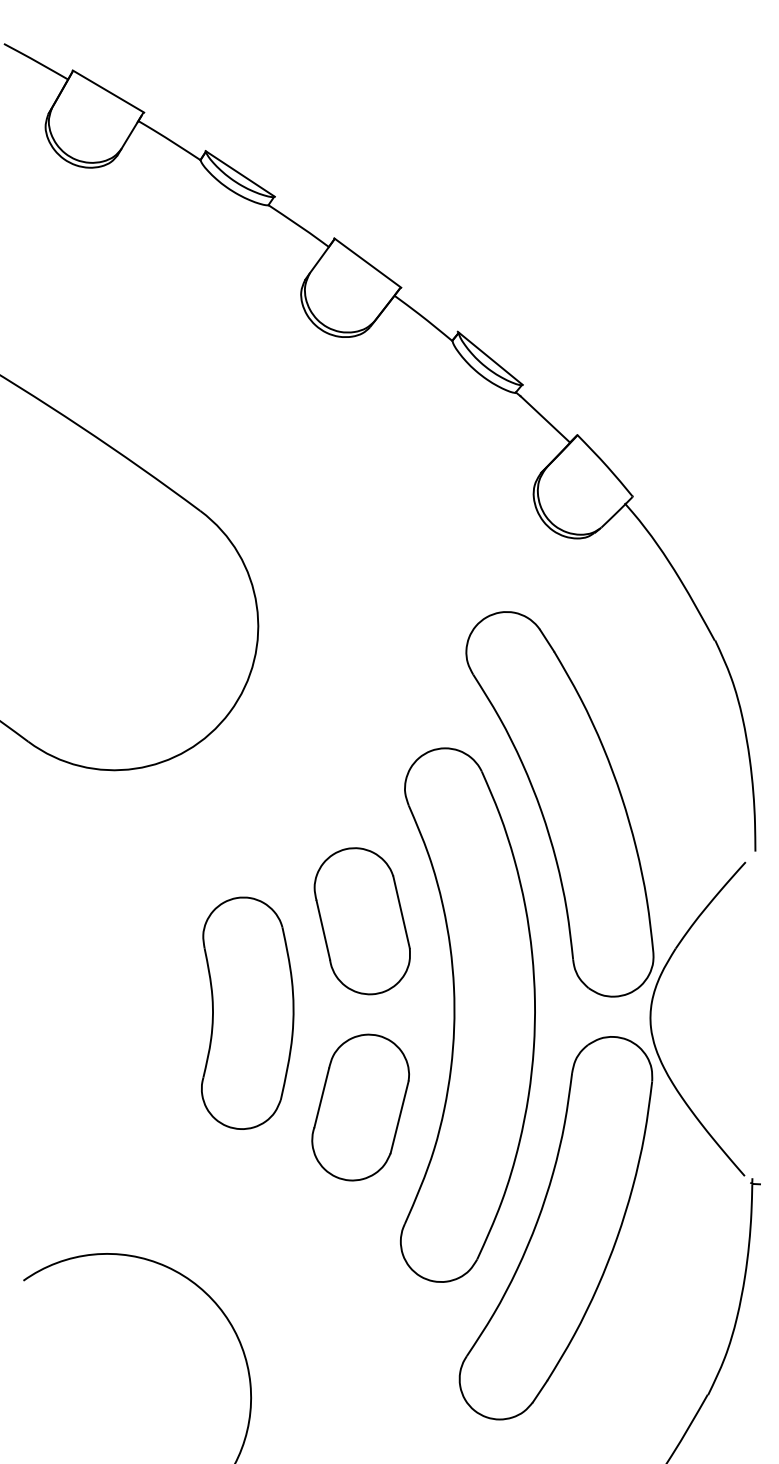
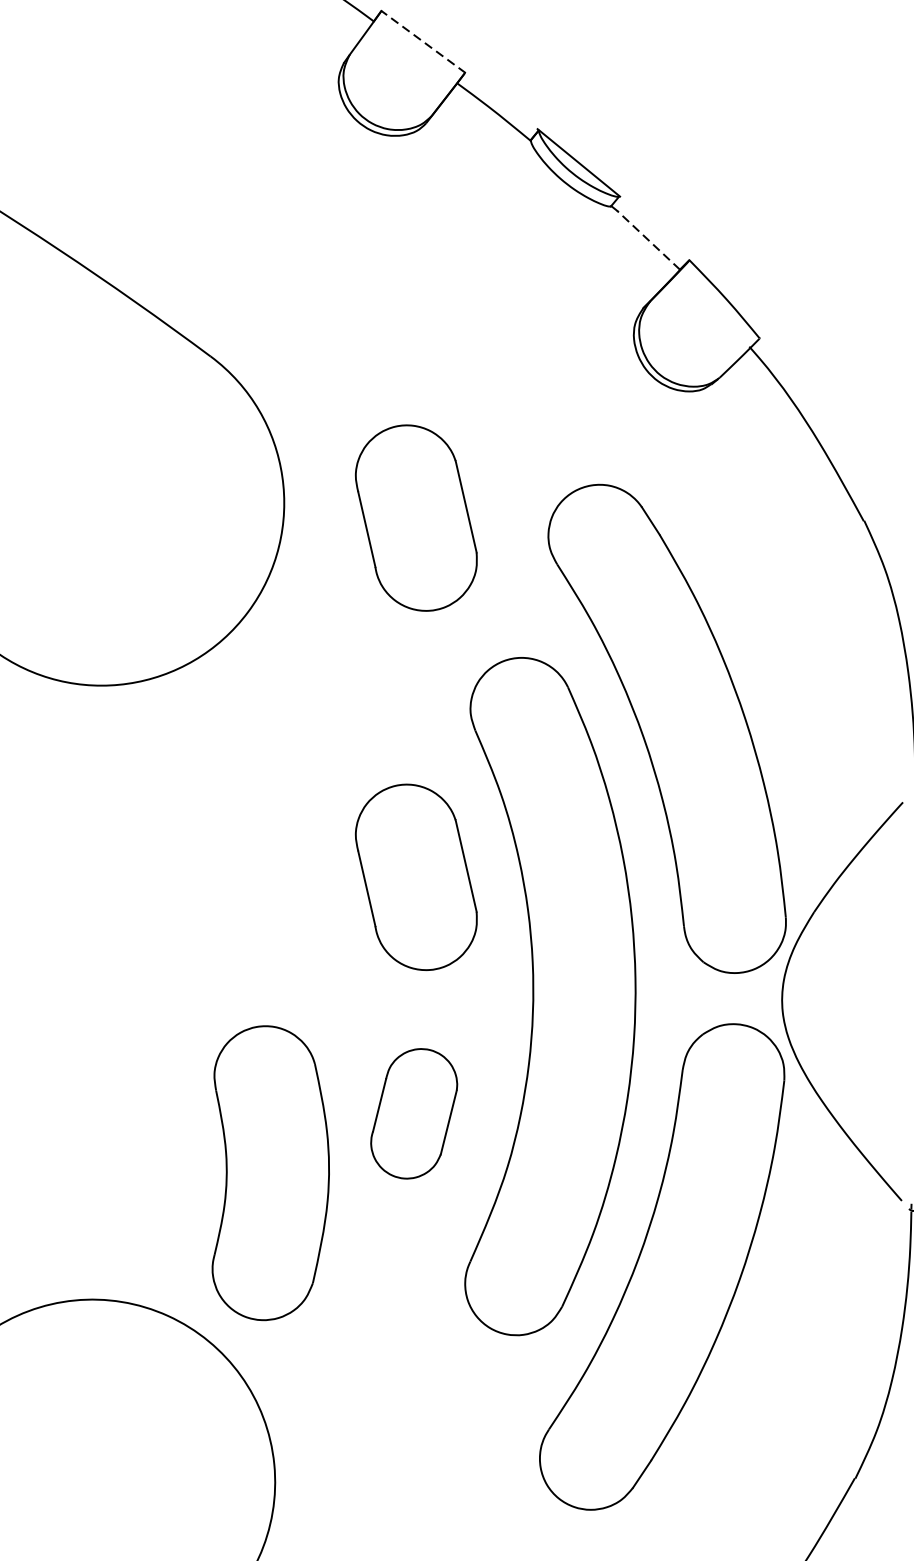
line: (367, 263) -> (422, 42), solid -> dashed
line: (545, 419) -> (648, 240), solid -> dashed
part: (361, 638) -> (415, 518), added
part: (247, 1012) -> (270, 1172), moved
part: (360, 1107) -> (414, 1113), size x0.7

